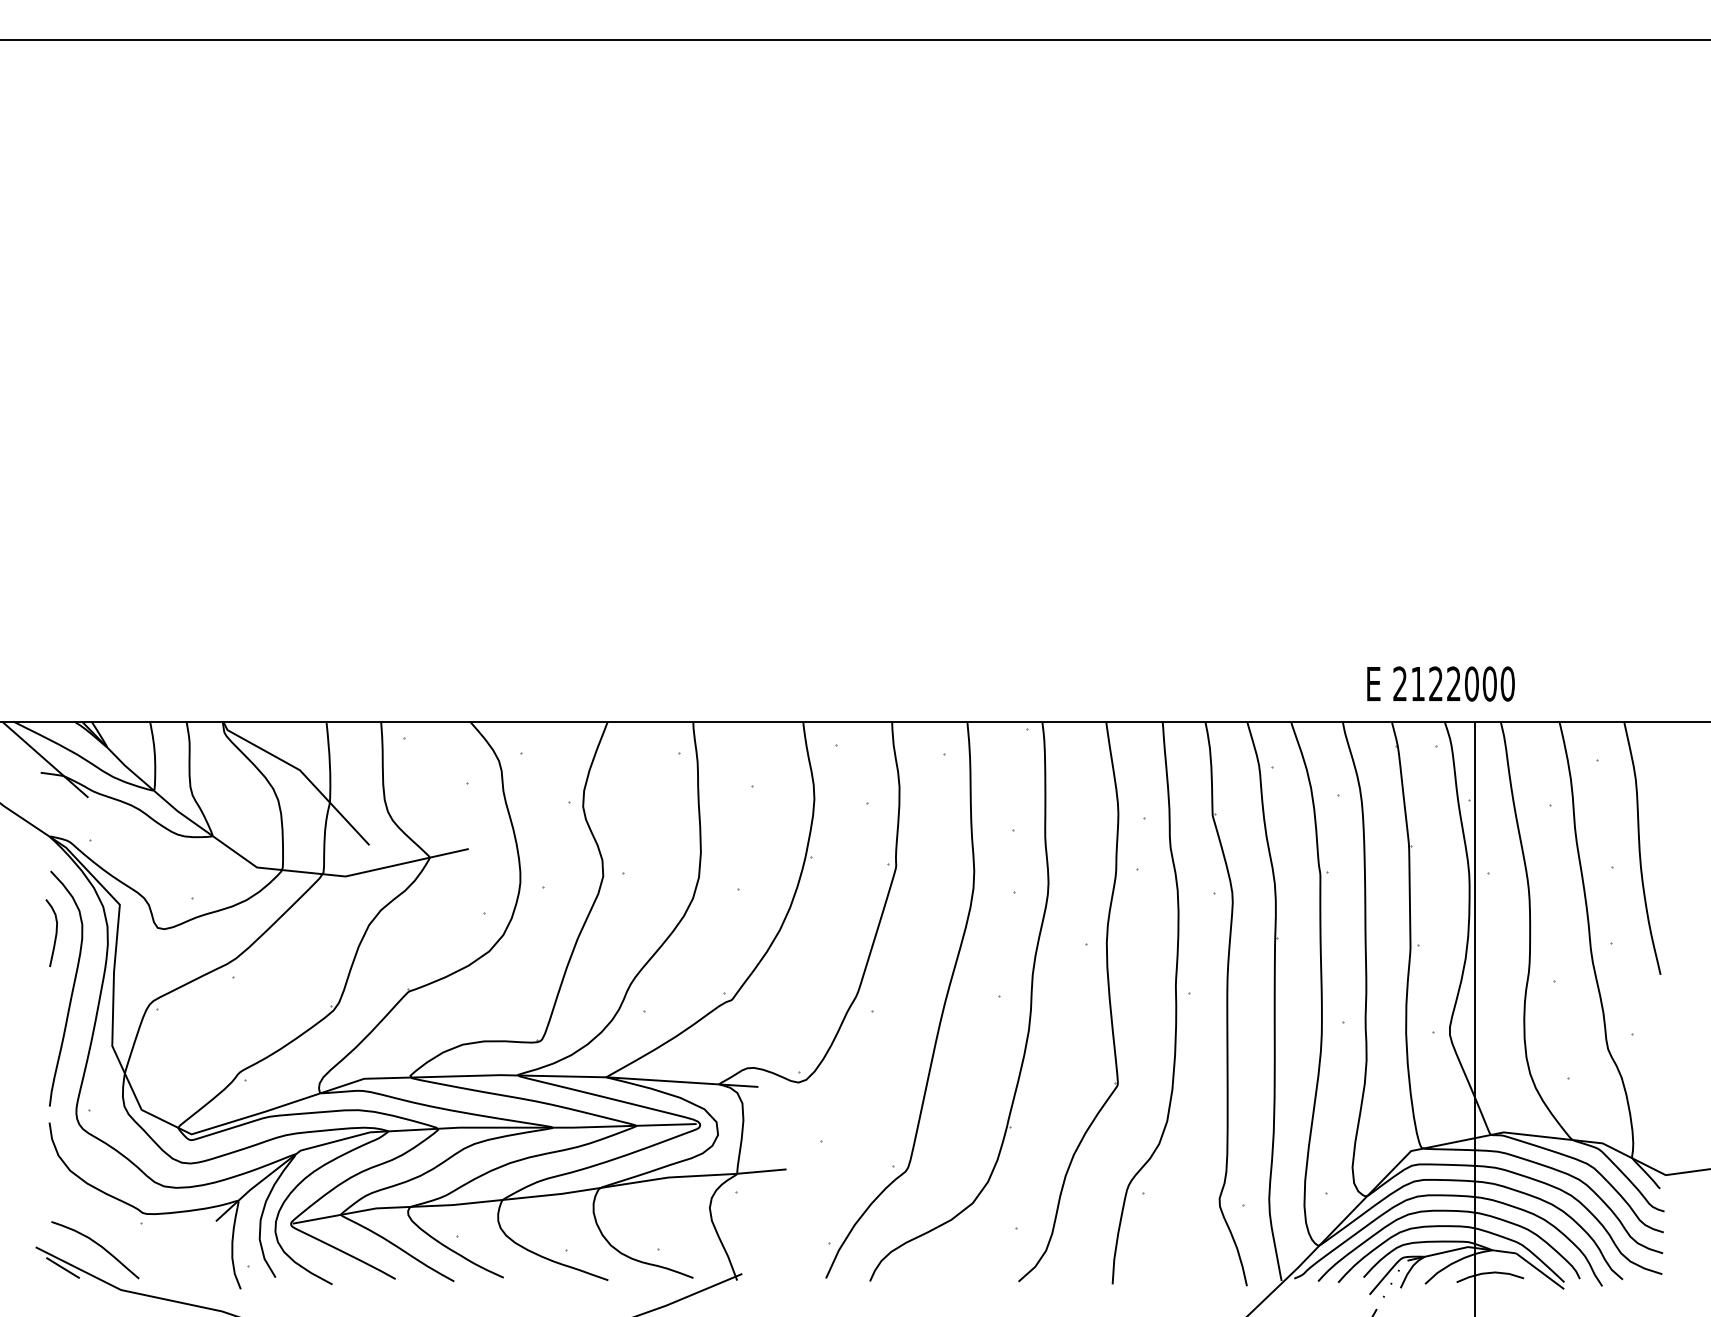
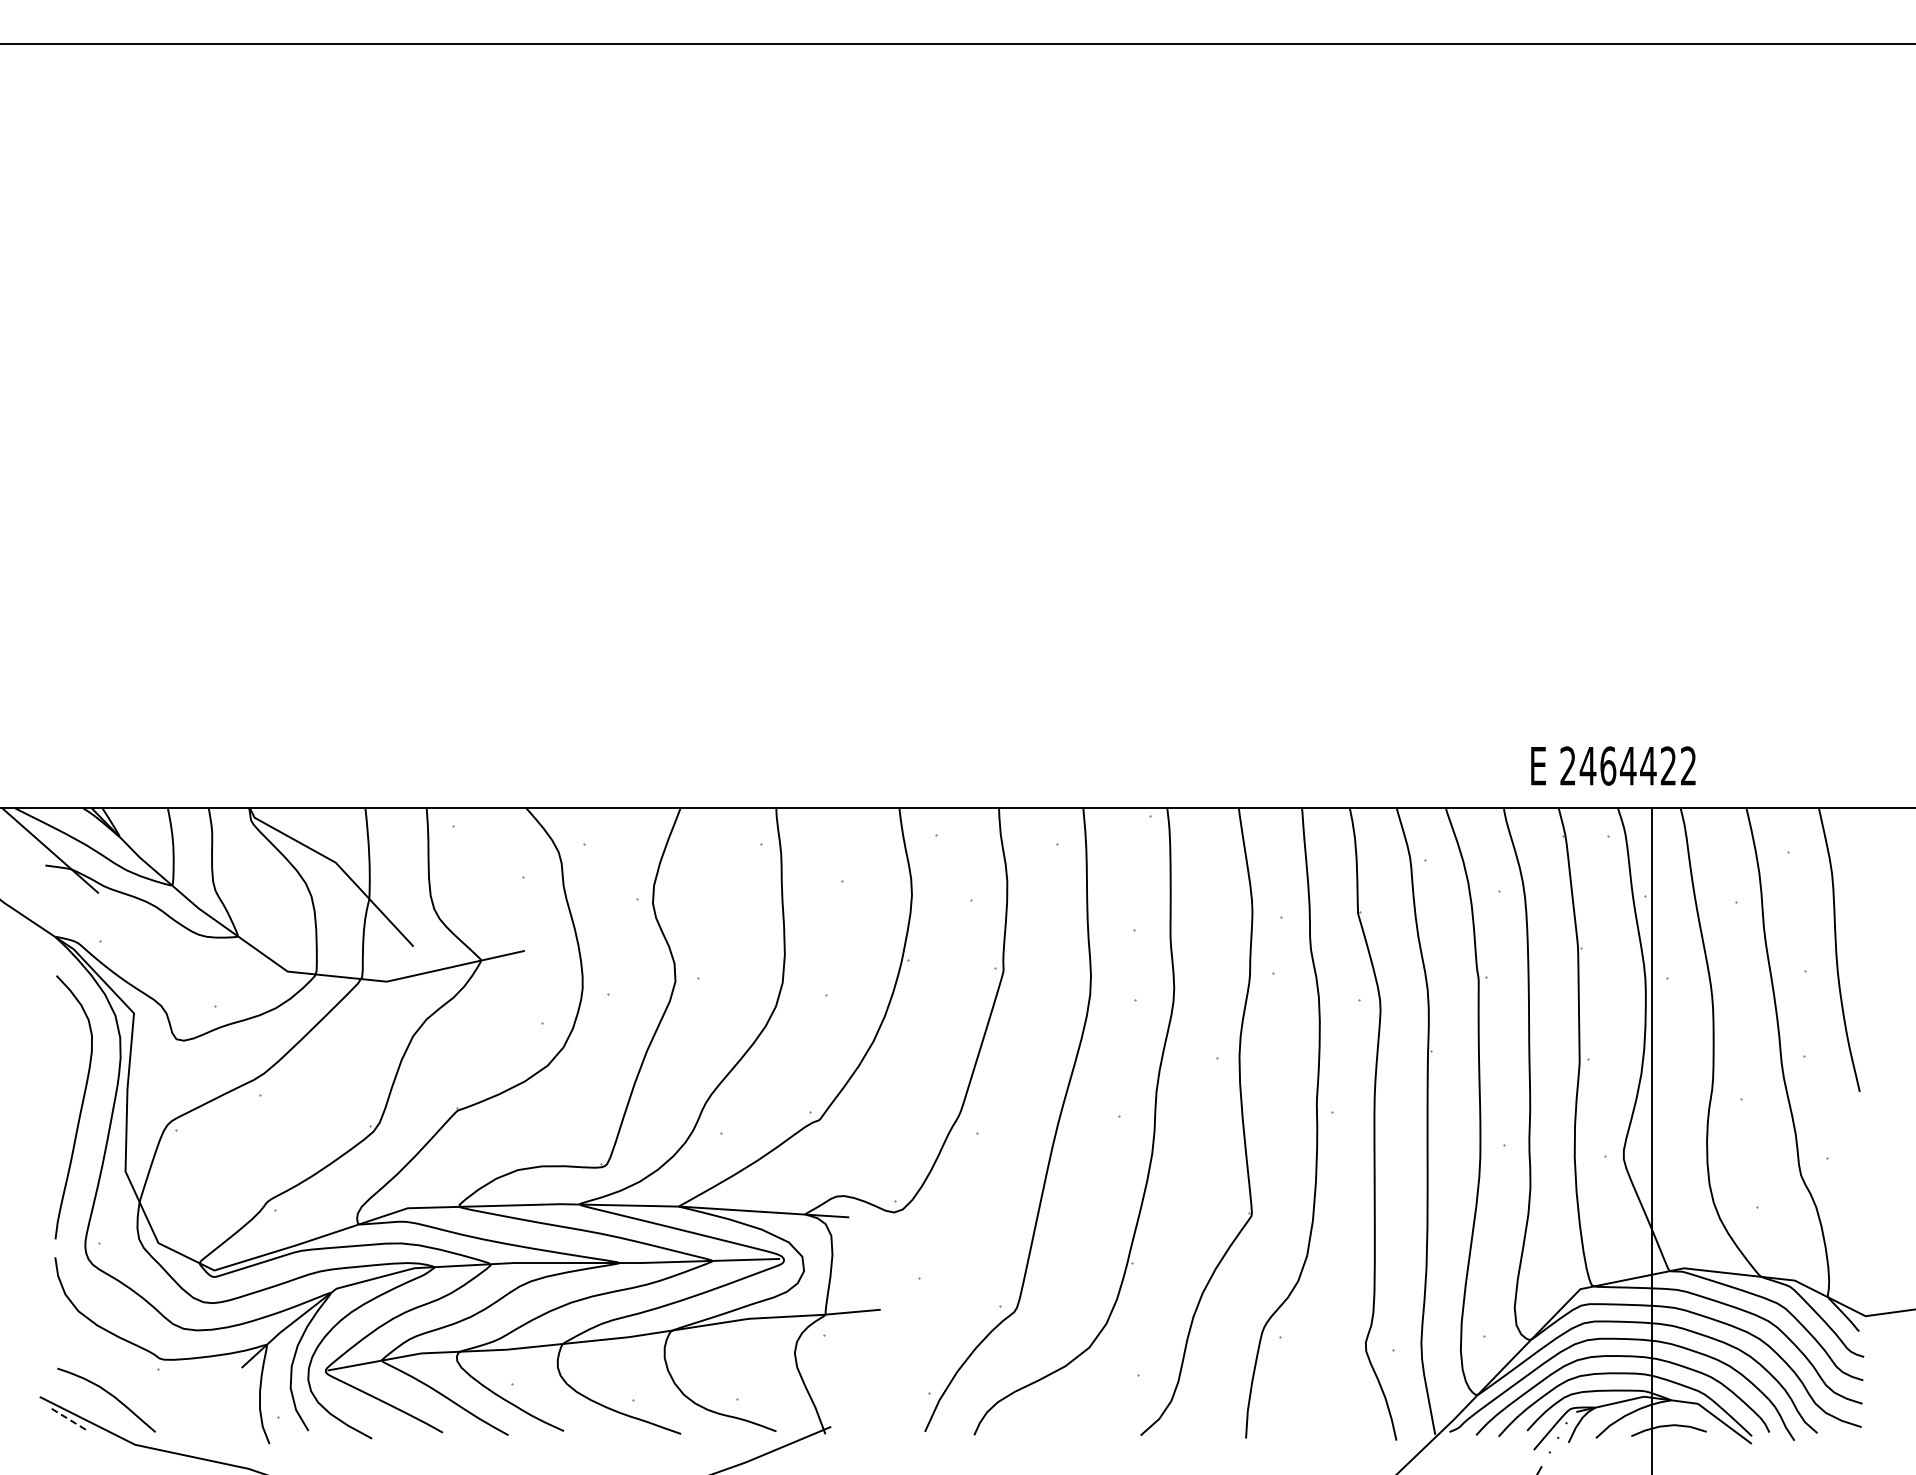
text: (1462, 683) -> (1637, 765), 2122000 -> 2464422
curve: (55, 935) -> (61, 1047), removed
line: (62, 1267) -> (69, 1419), solid -> dashed

